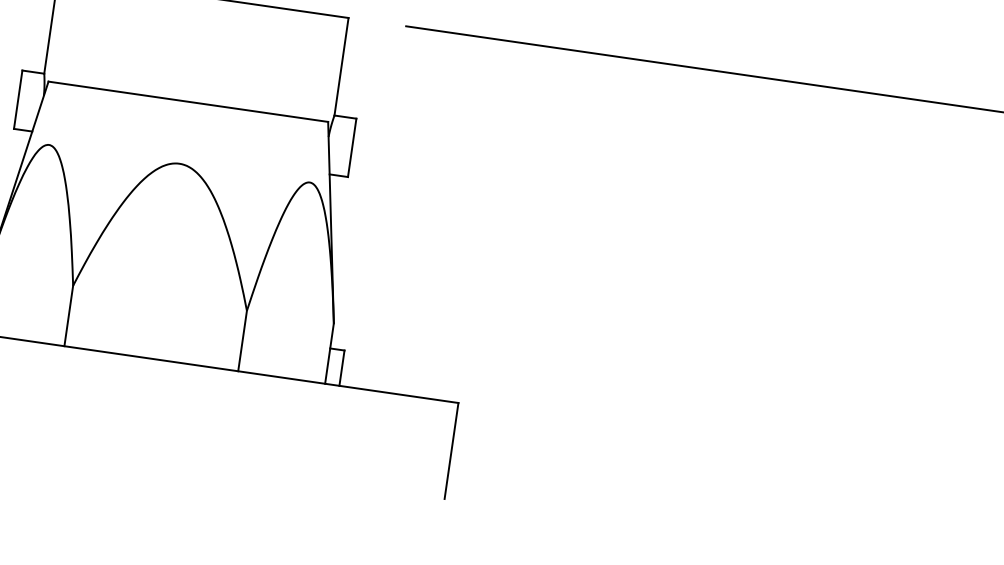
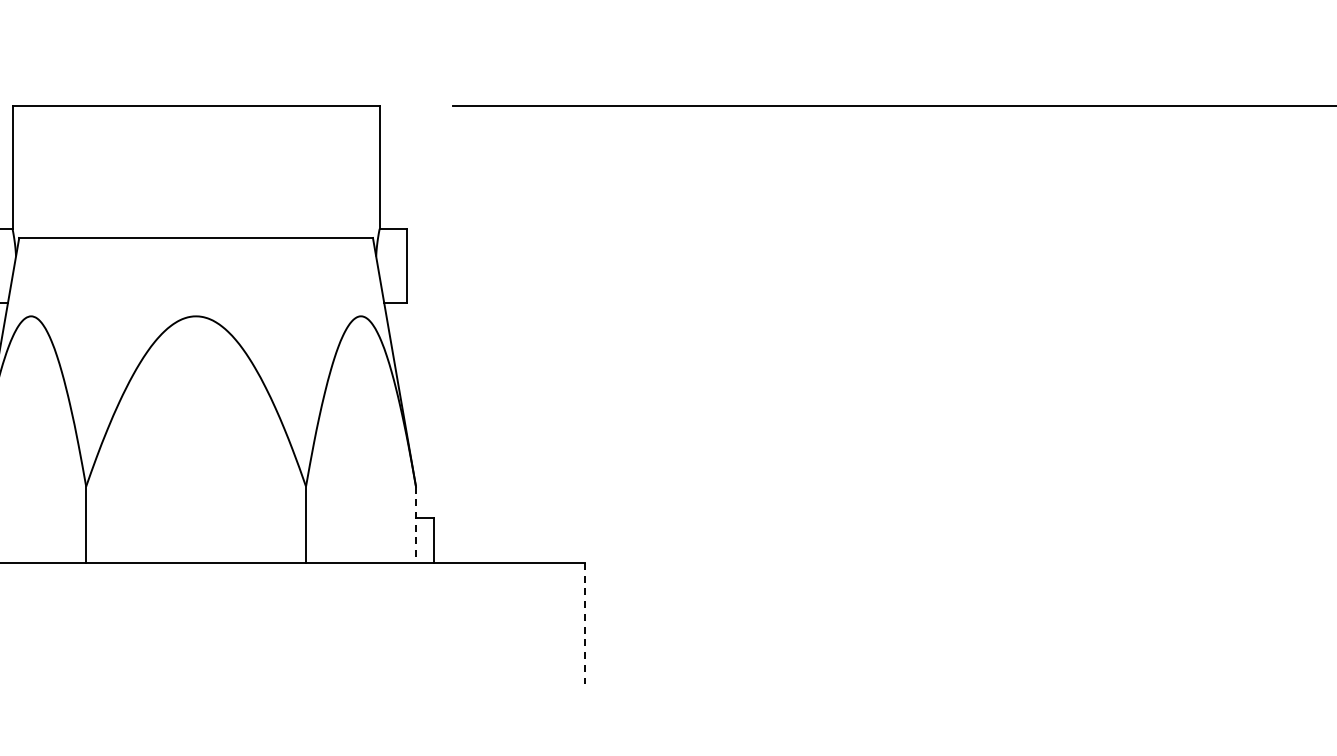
line: (329, 354) -> (415, 525), solid -> dashed
line: (451, 450) -> (584, 623), solid -> dashed

